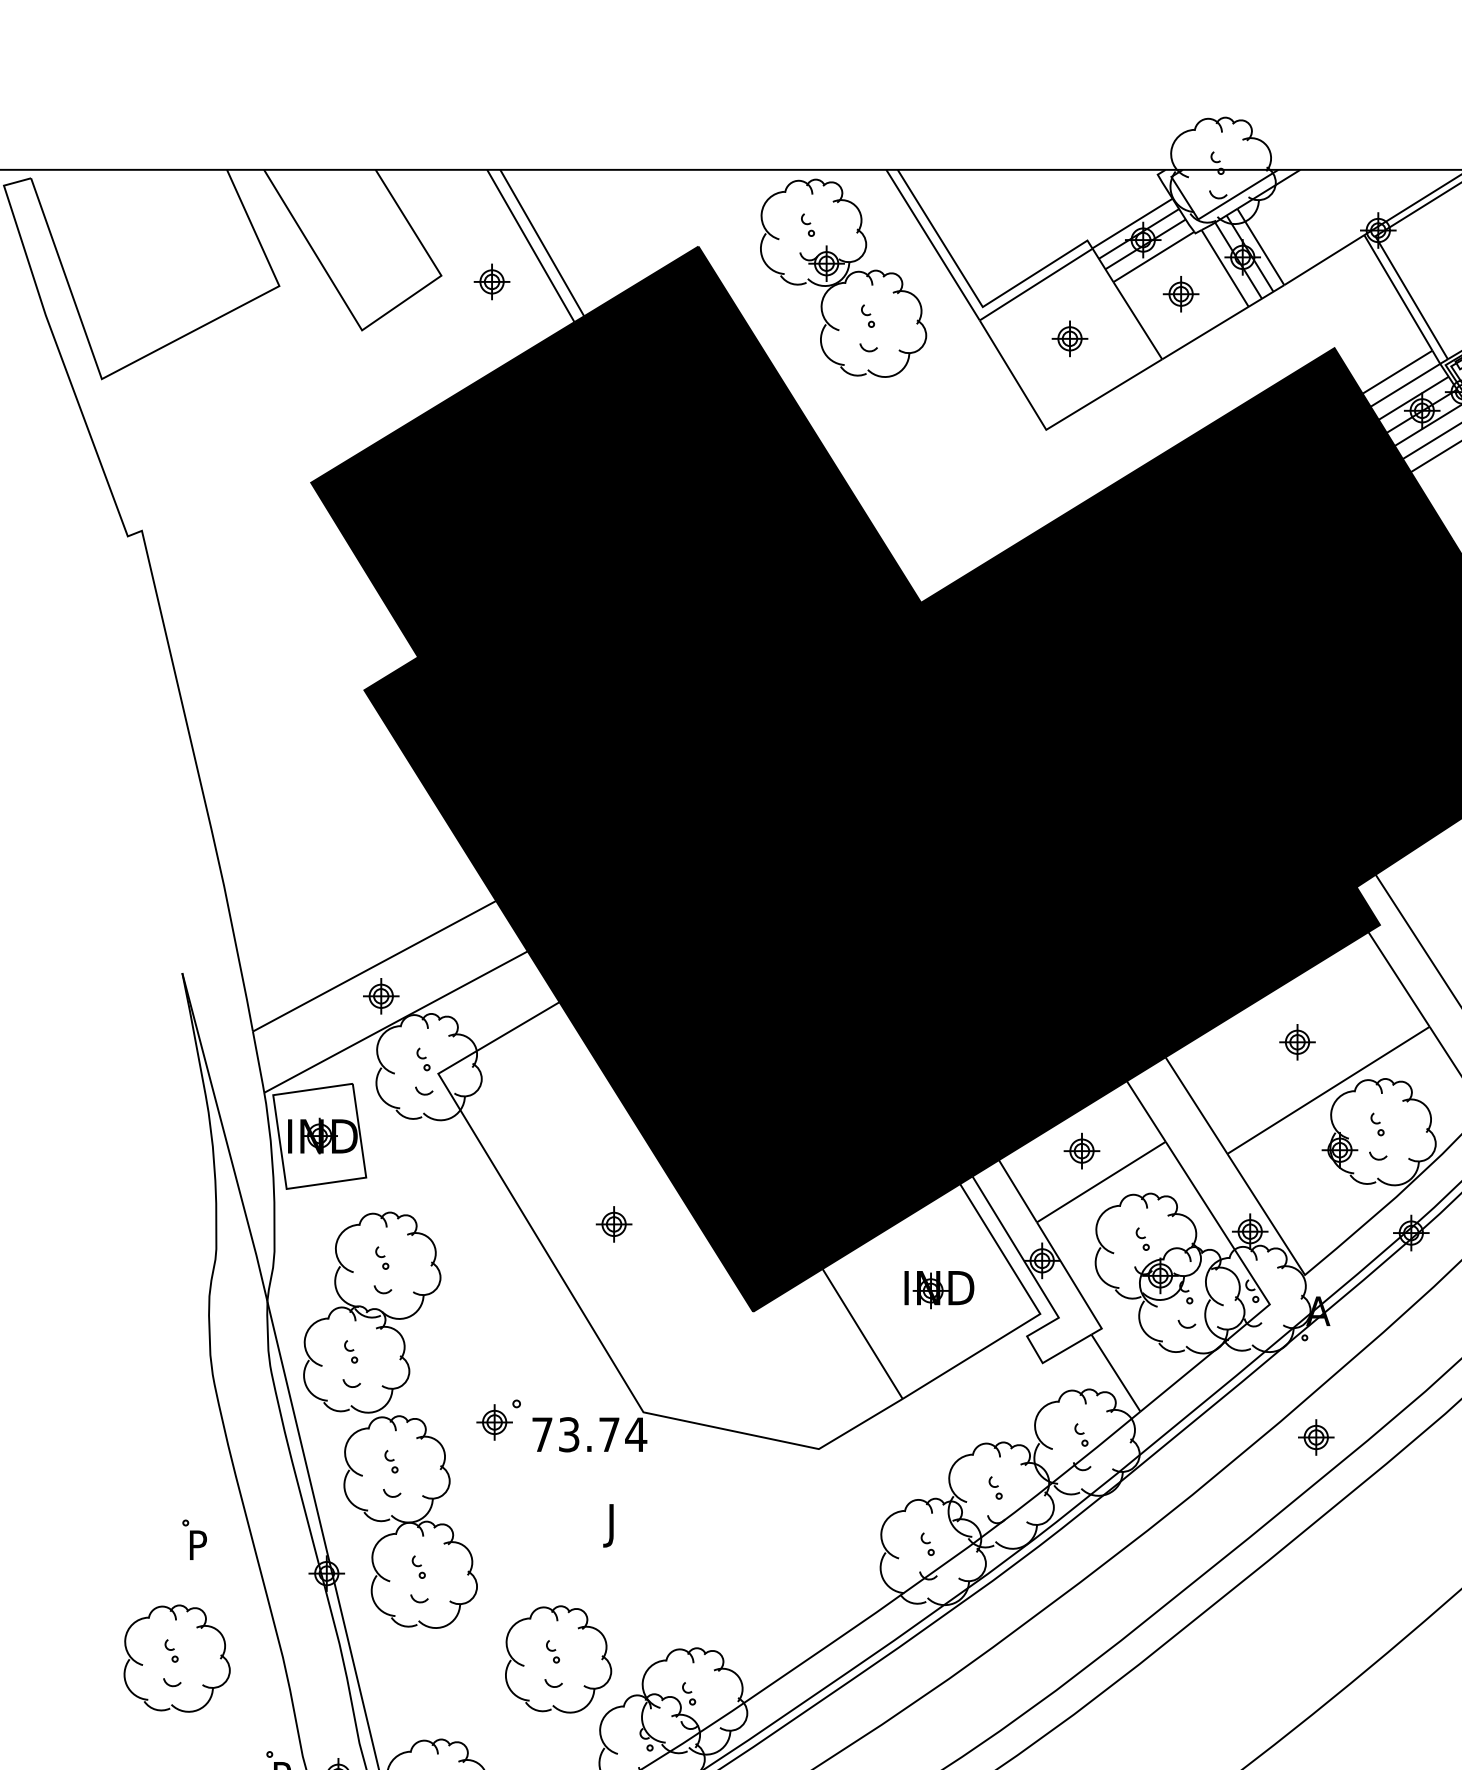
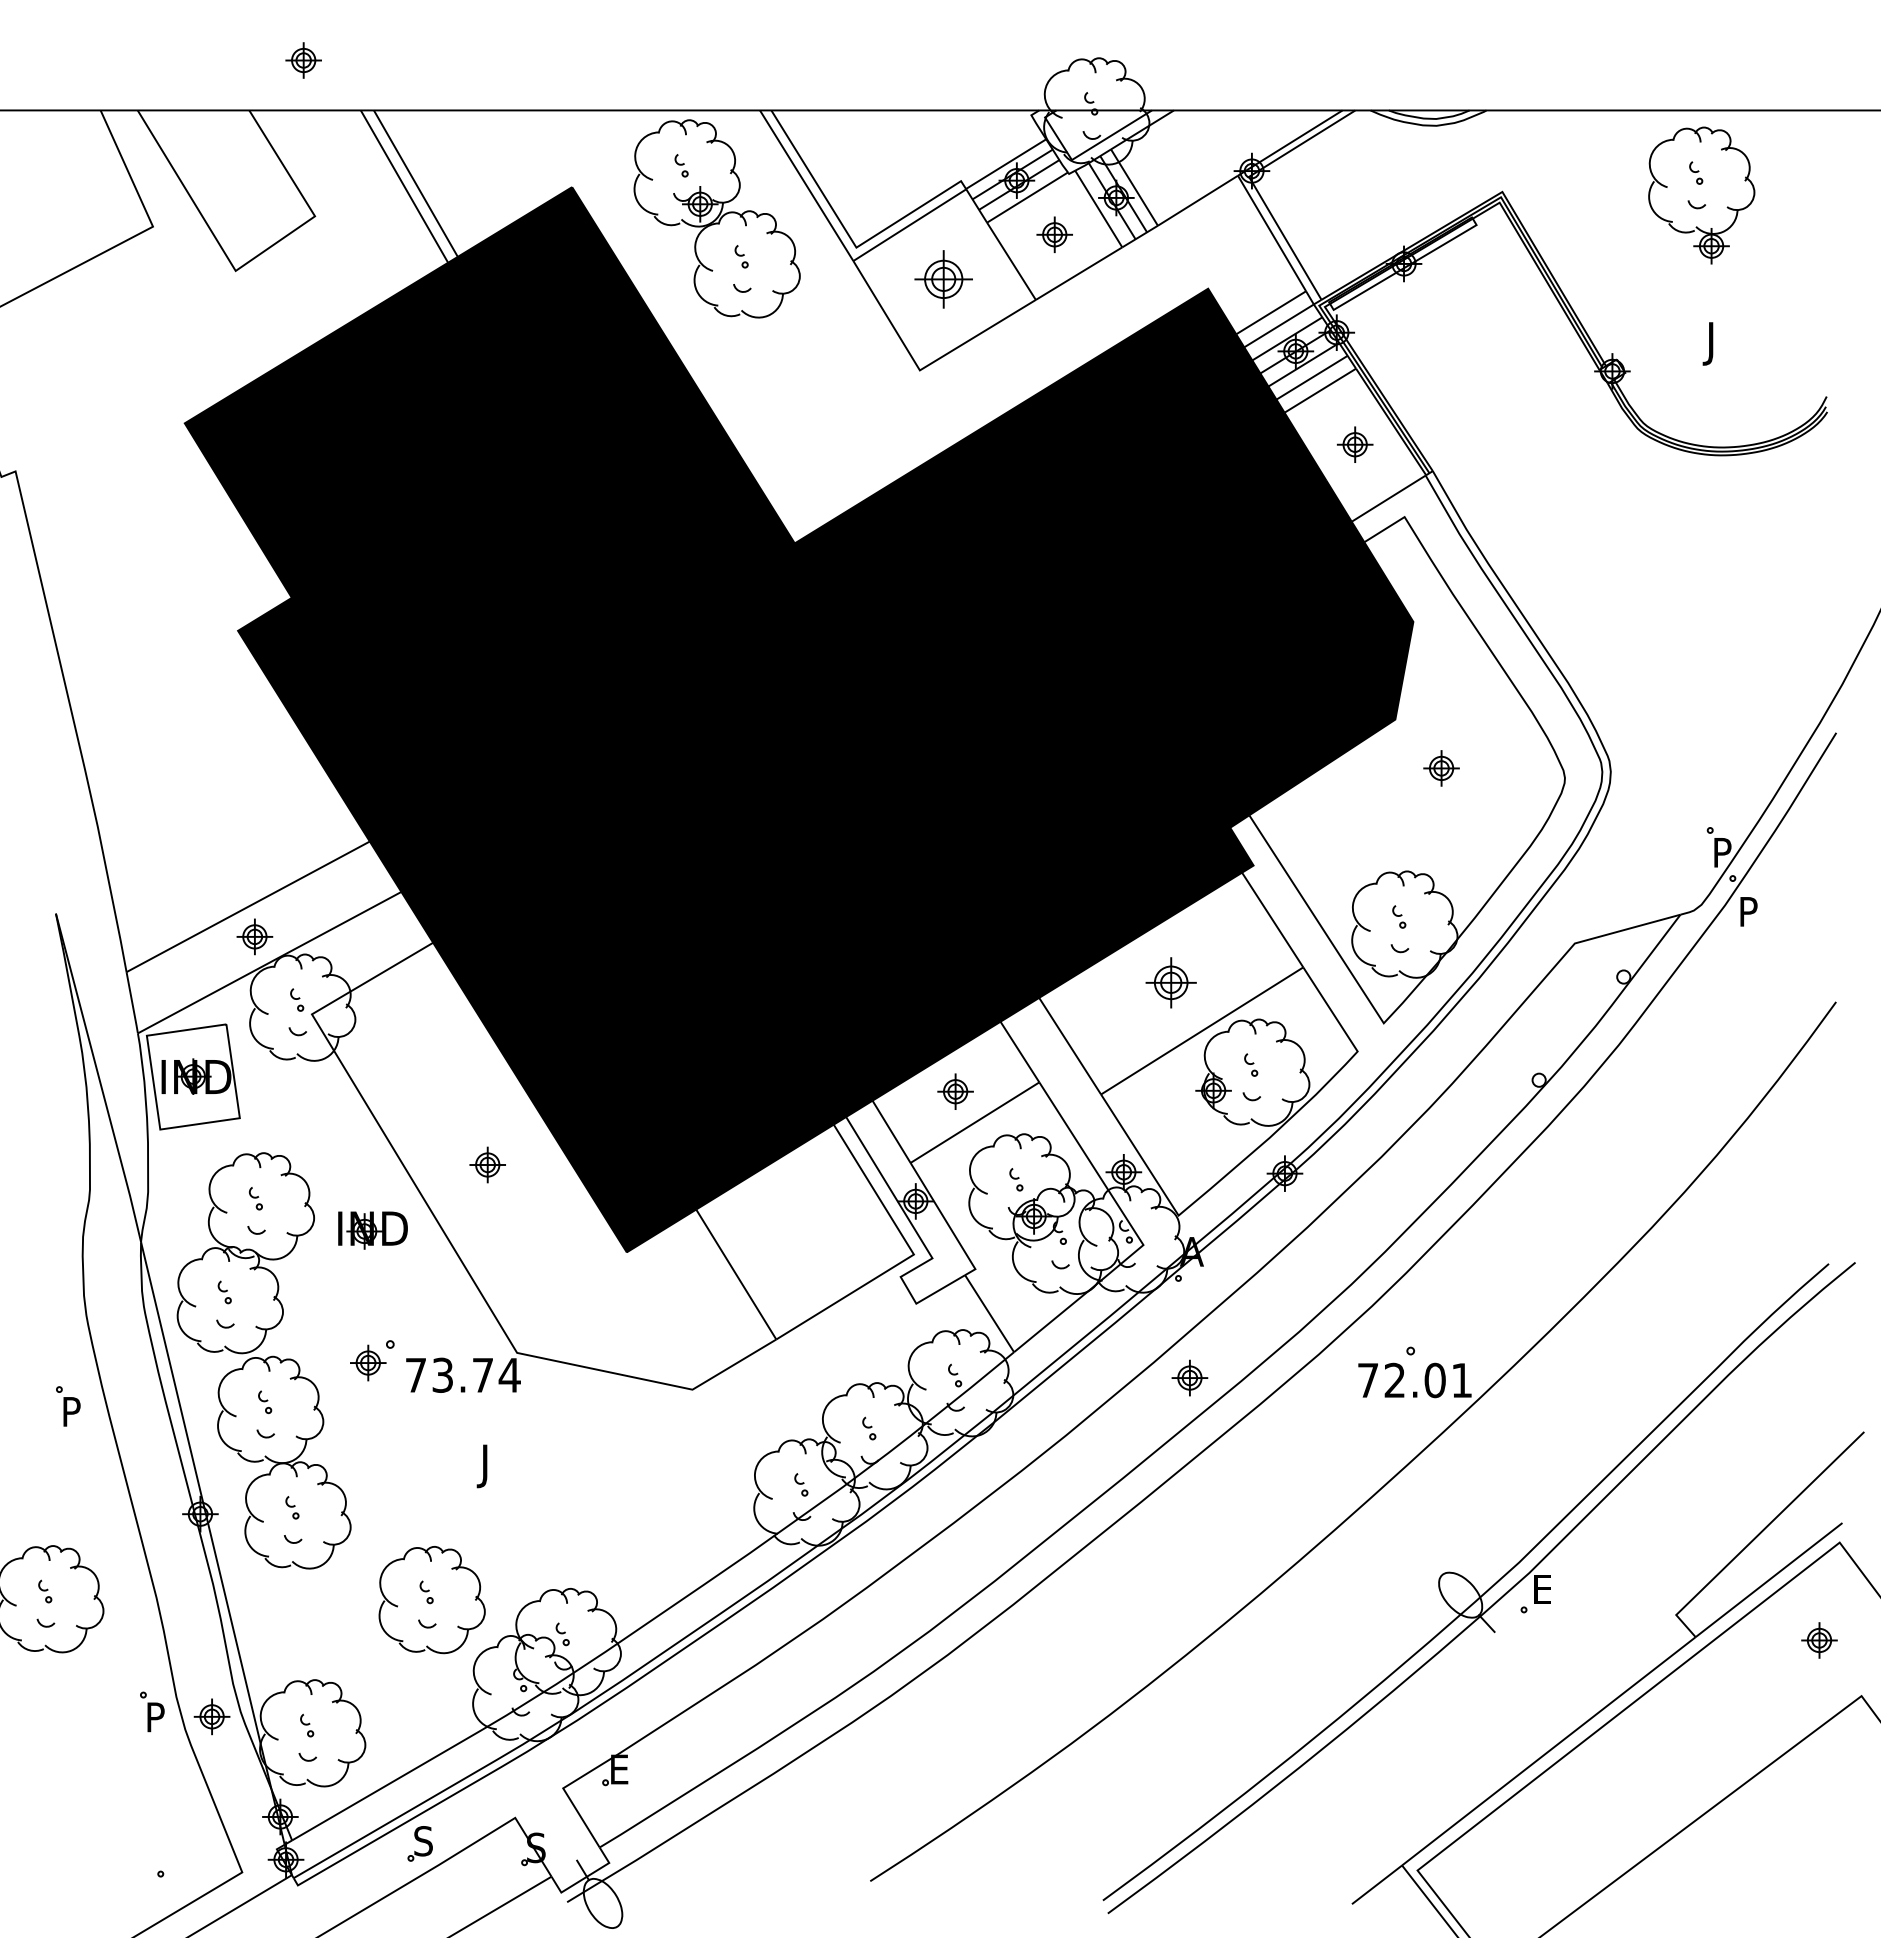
part: (491, 281) -> (303, 60), moved
part: (1069, 338) -> (943, 279), size x1.6
part: (1296, 1041) -> (1170, 982), size x1.4
part: (938, 1289) -> (372, 1230), moved
part: (194, 1539) -> (68, 1406), moved

